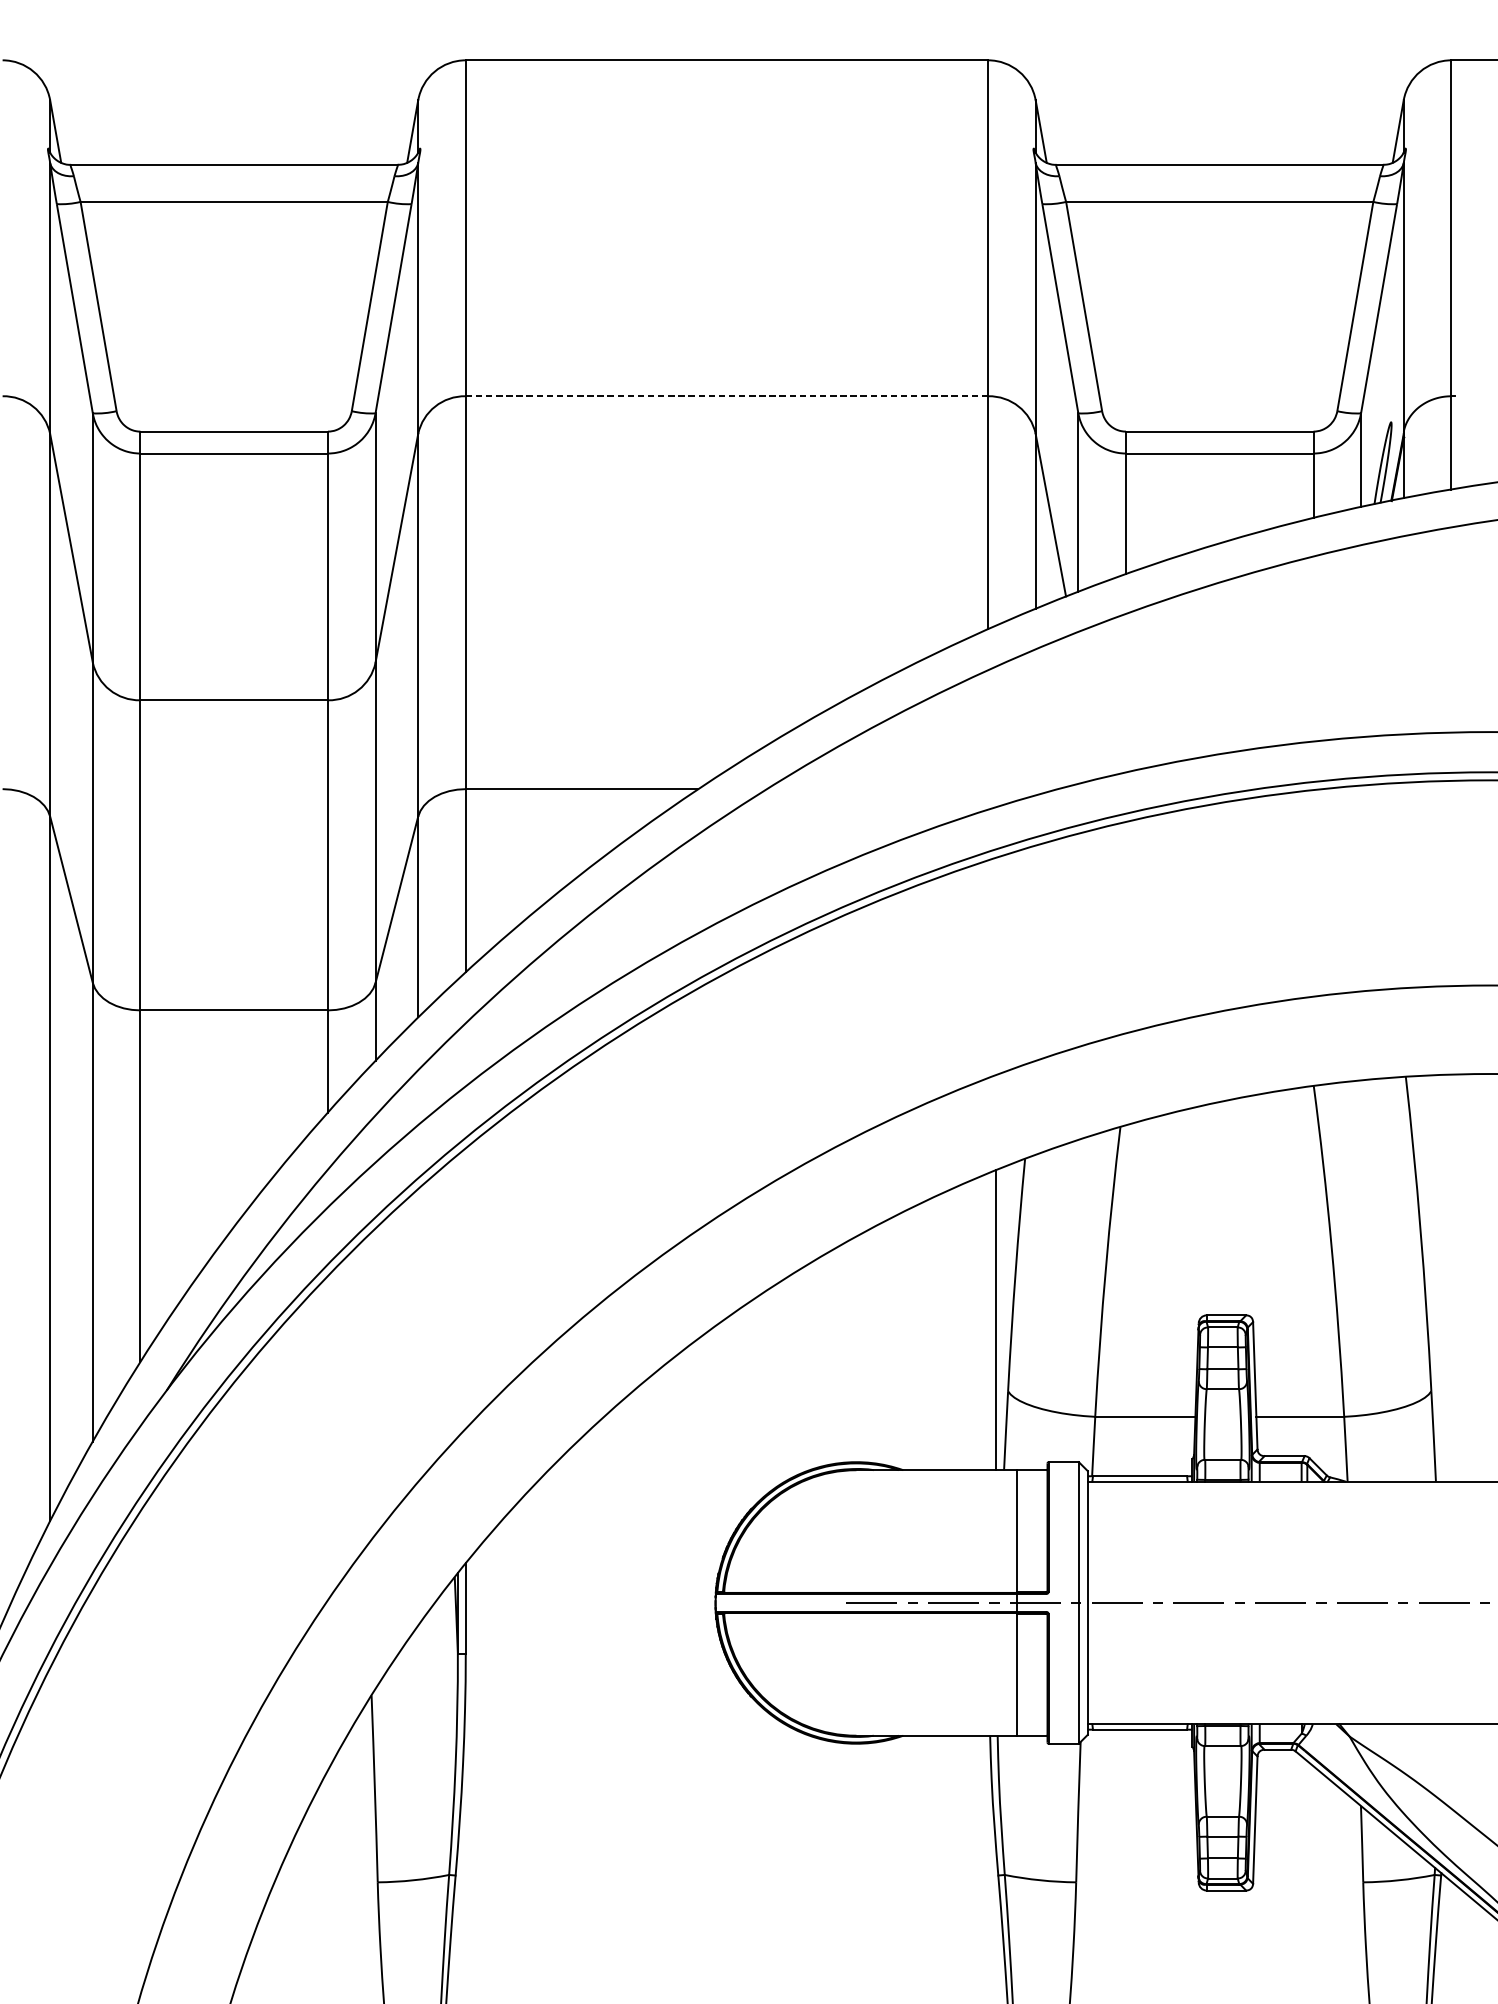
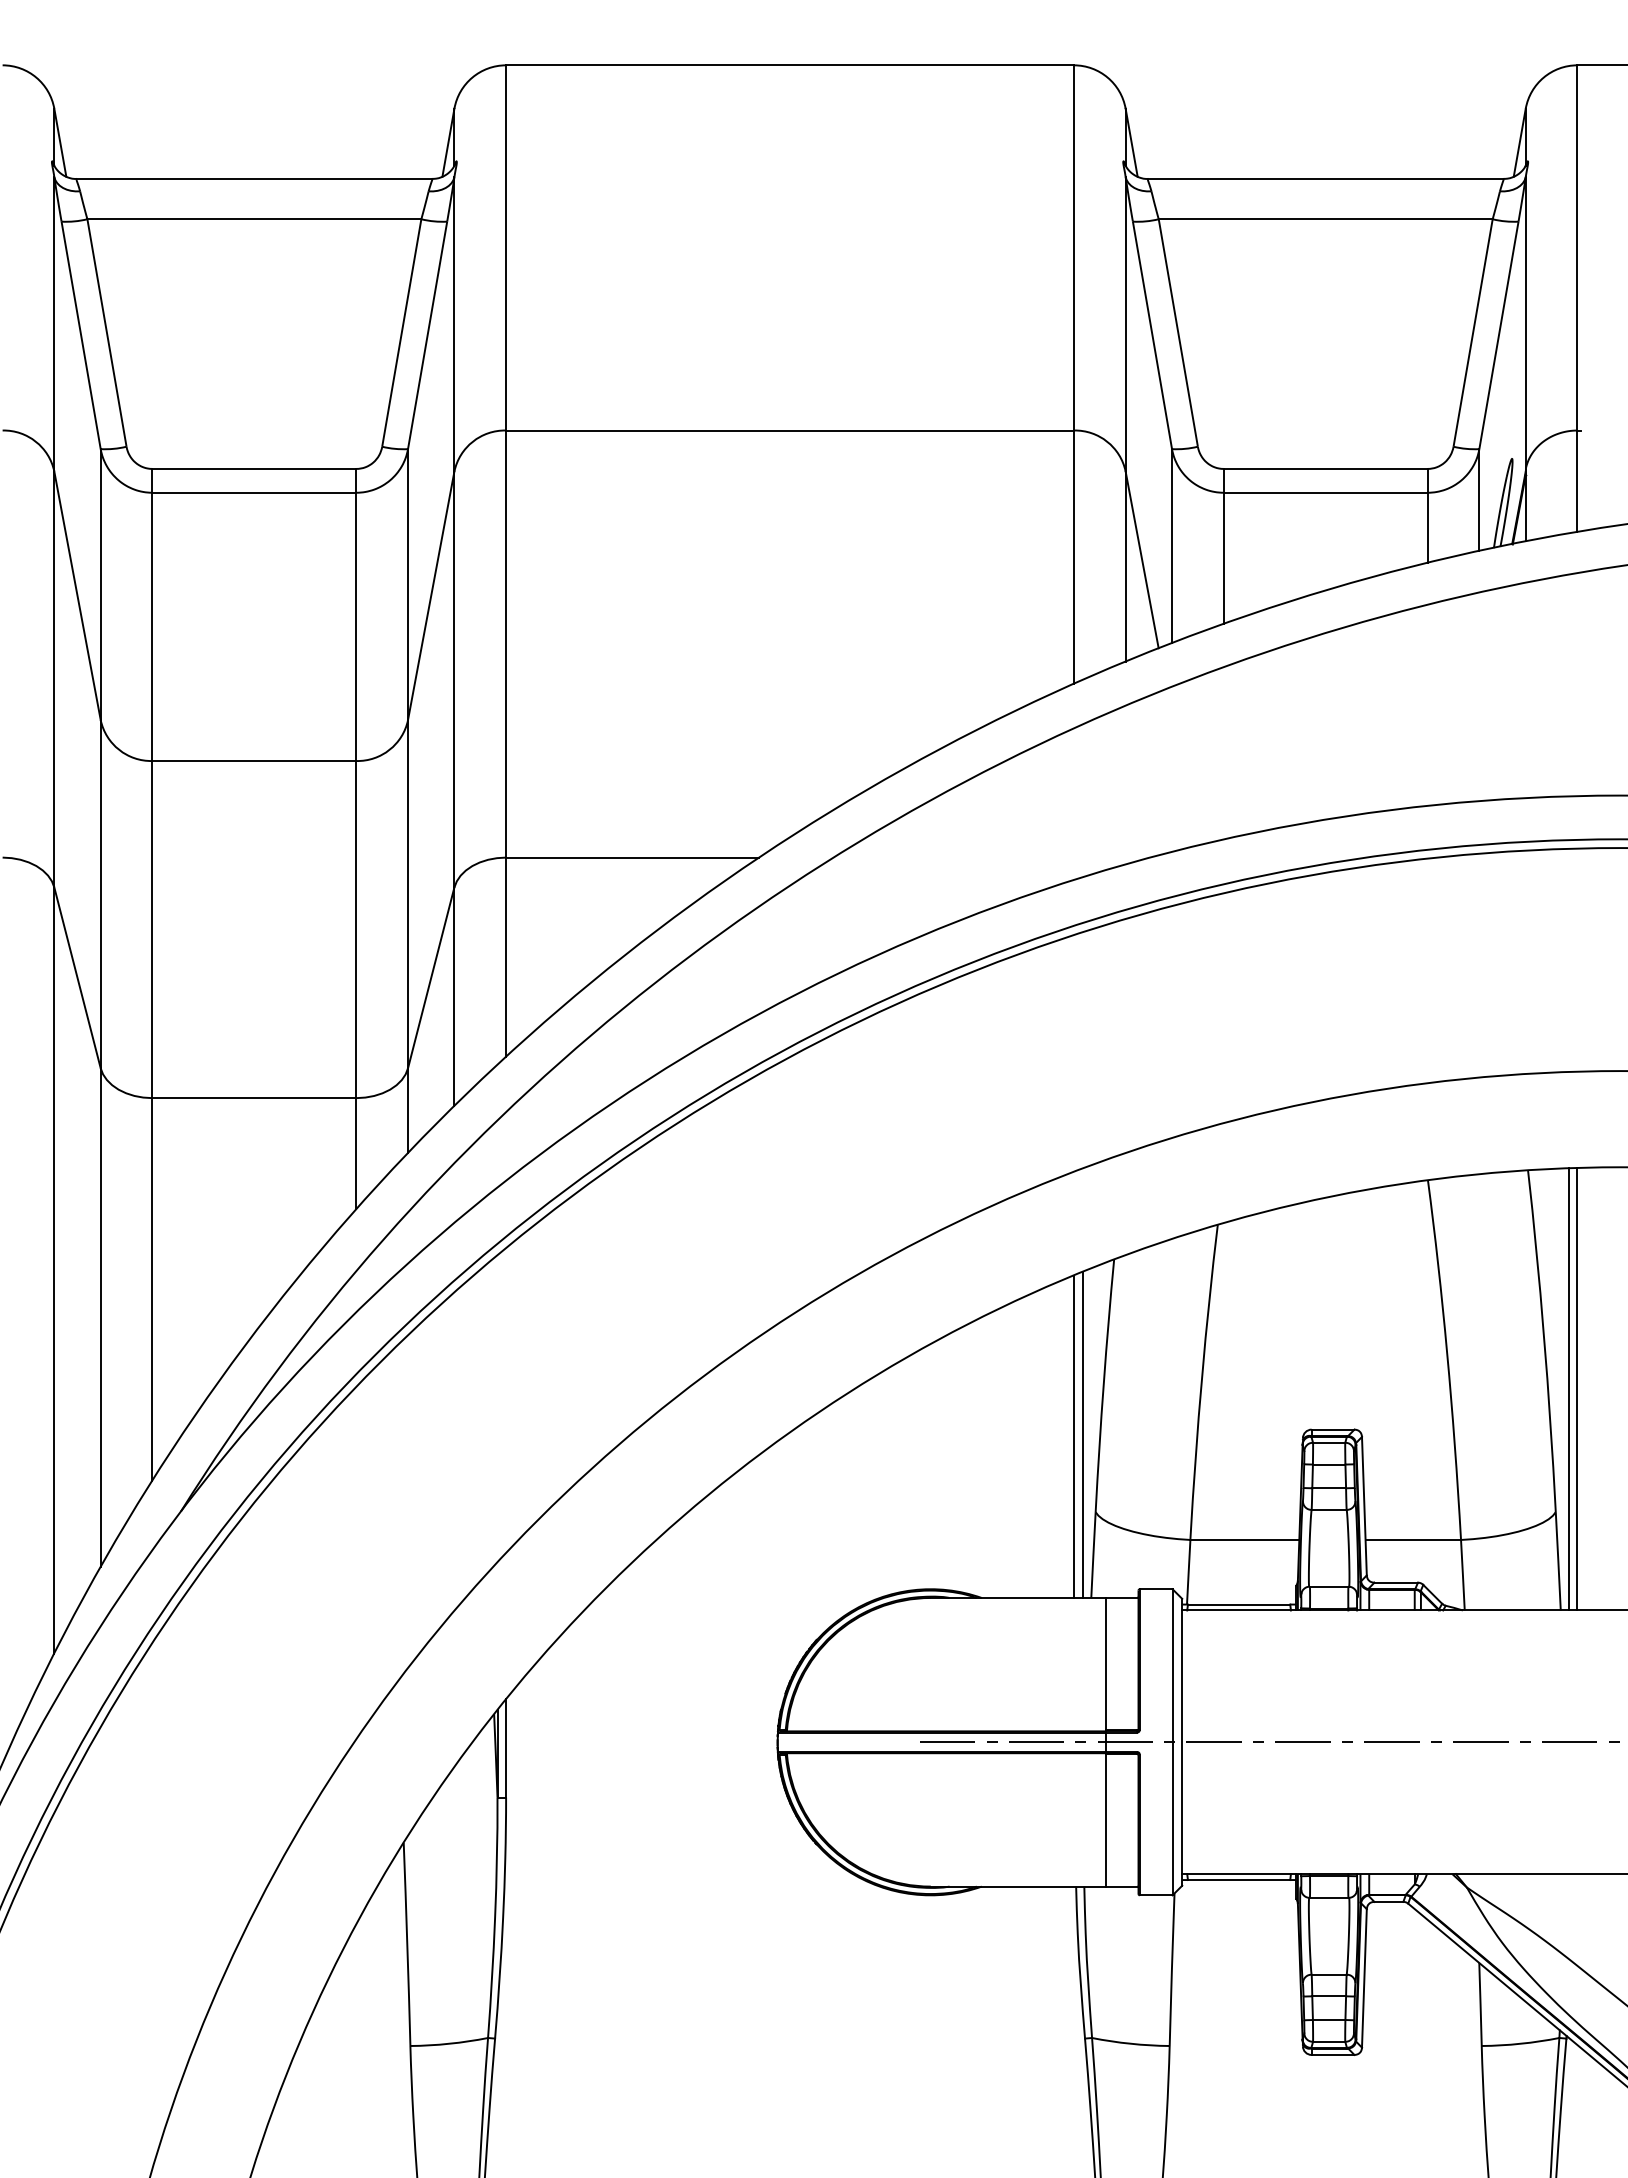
line: (727, 396) -> (790, 430), dashed -> solid
line: (1451, 1277) -> (1577, 1388), added
line: (1443, 1278) -> (1568, 1389), added
line: (987, 1321) -> (1073, 1436), added

